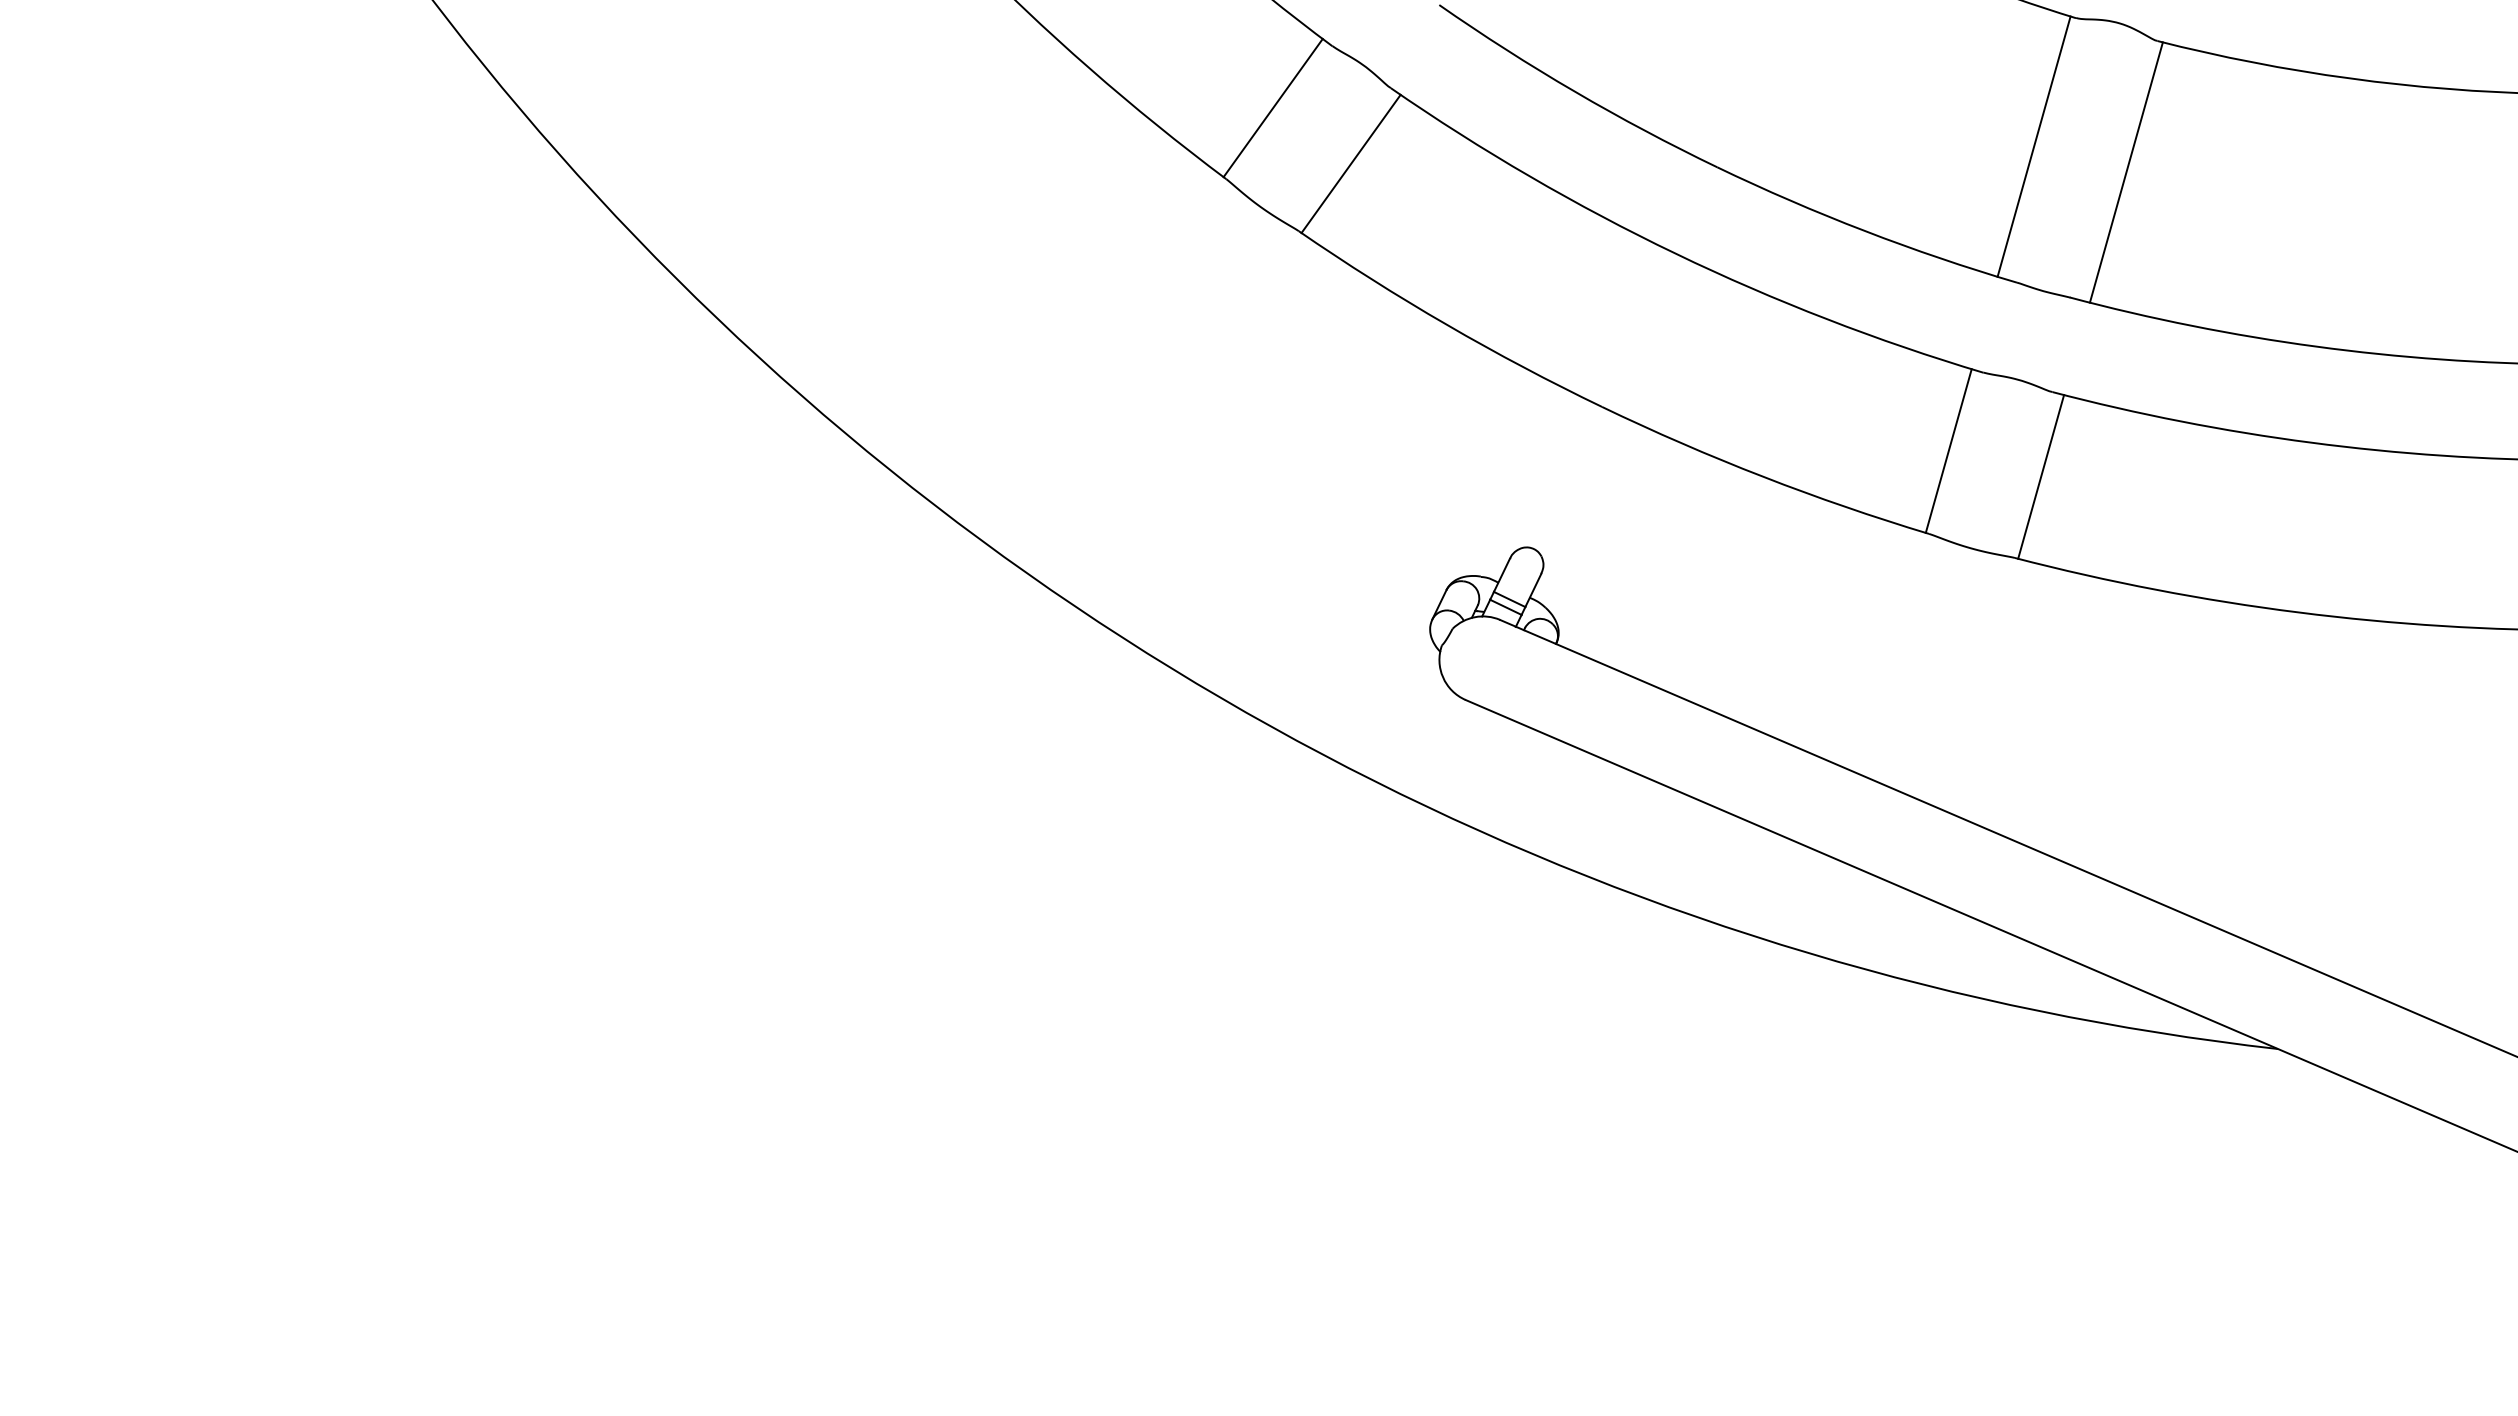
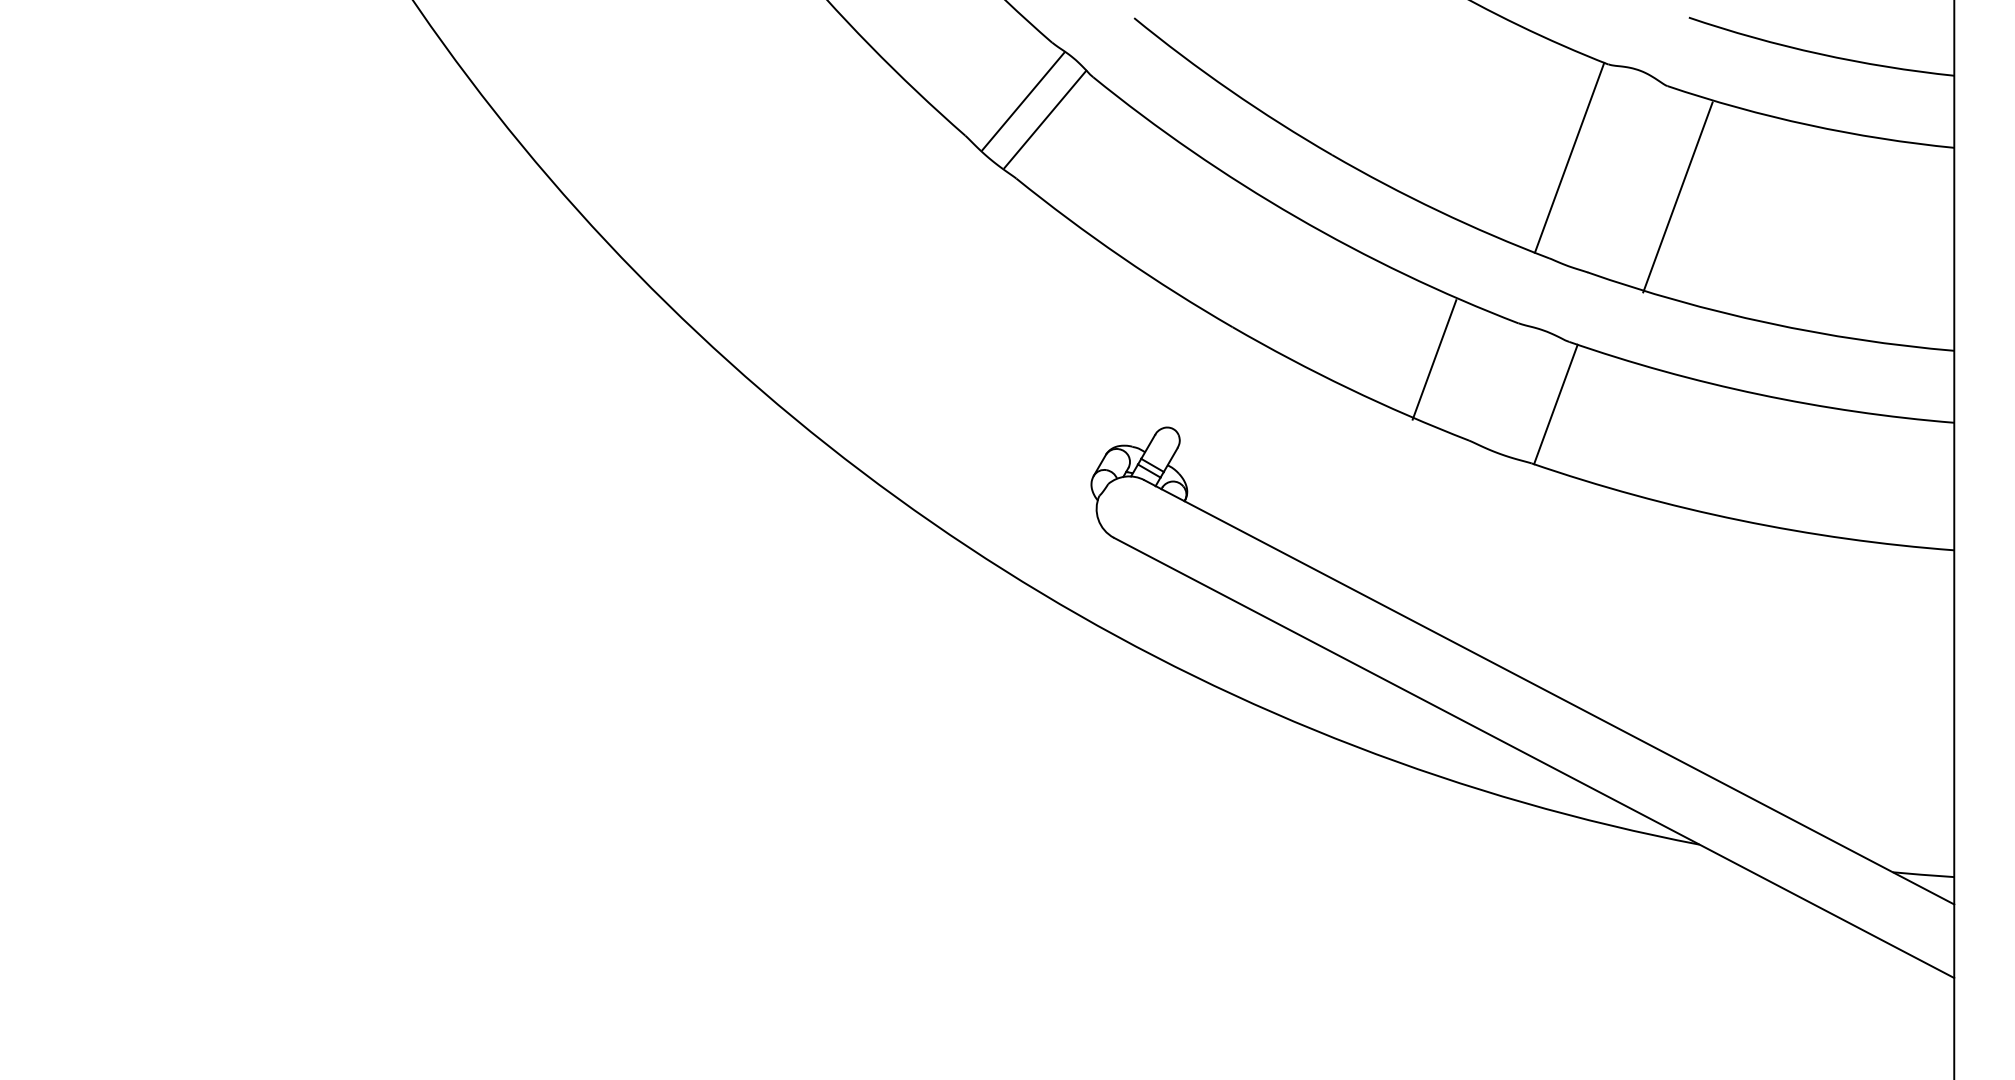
line: (1273, 108) -> (1045, 119), moved
line: (1351, 163) -> (1023, 101), moved
line: (2125, 172) -> (1677, 197), moved
line: (1948, 450) -> (1434, 359), moved

